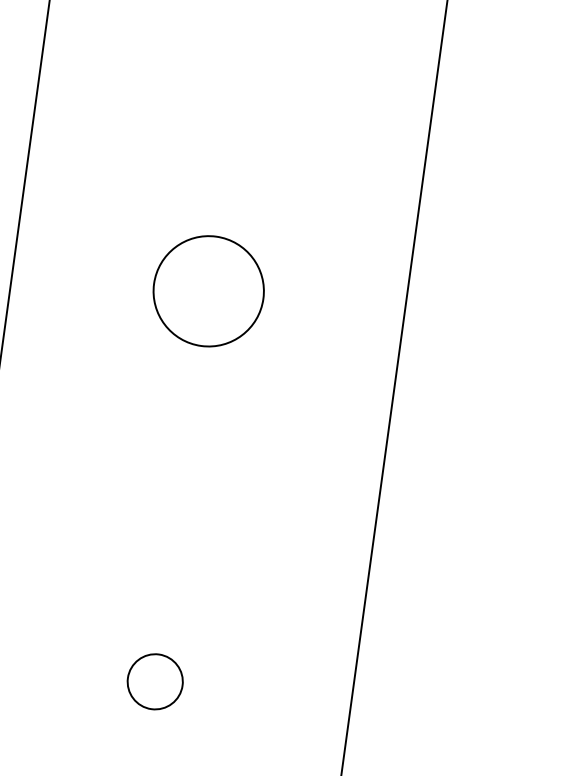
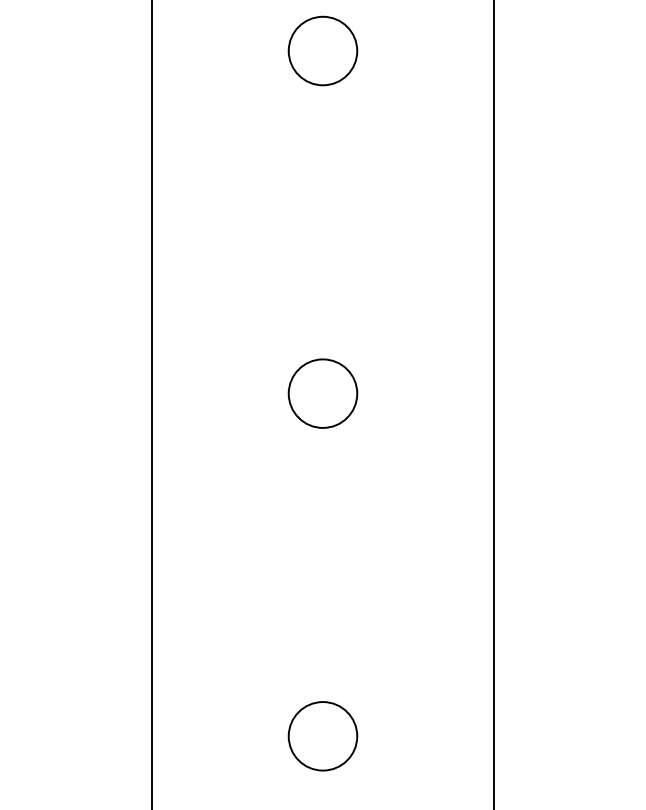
circle: (208, 291) -> (322, 393), size x0.71
circle: (154, 681) -> (322, 736), size x1.43

